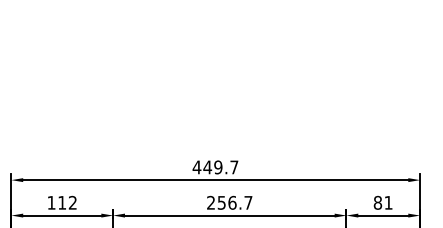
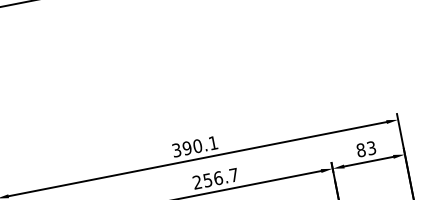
text: (215, 167) -> (194, 146), 449.7 -> 390.1
text: (388, 202) -> (371, 147), 81 -> 83

